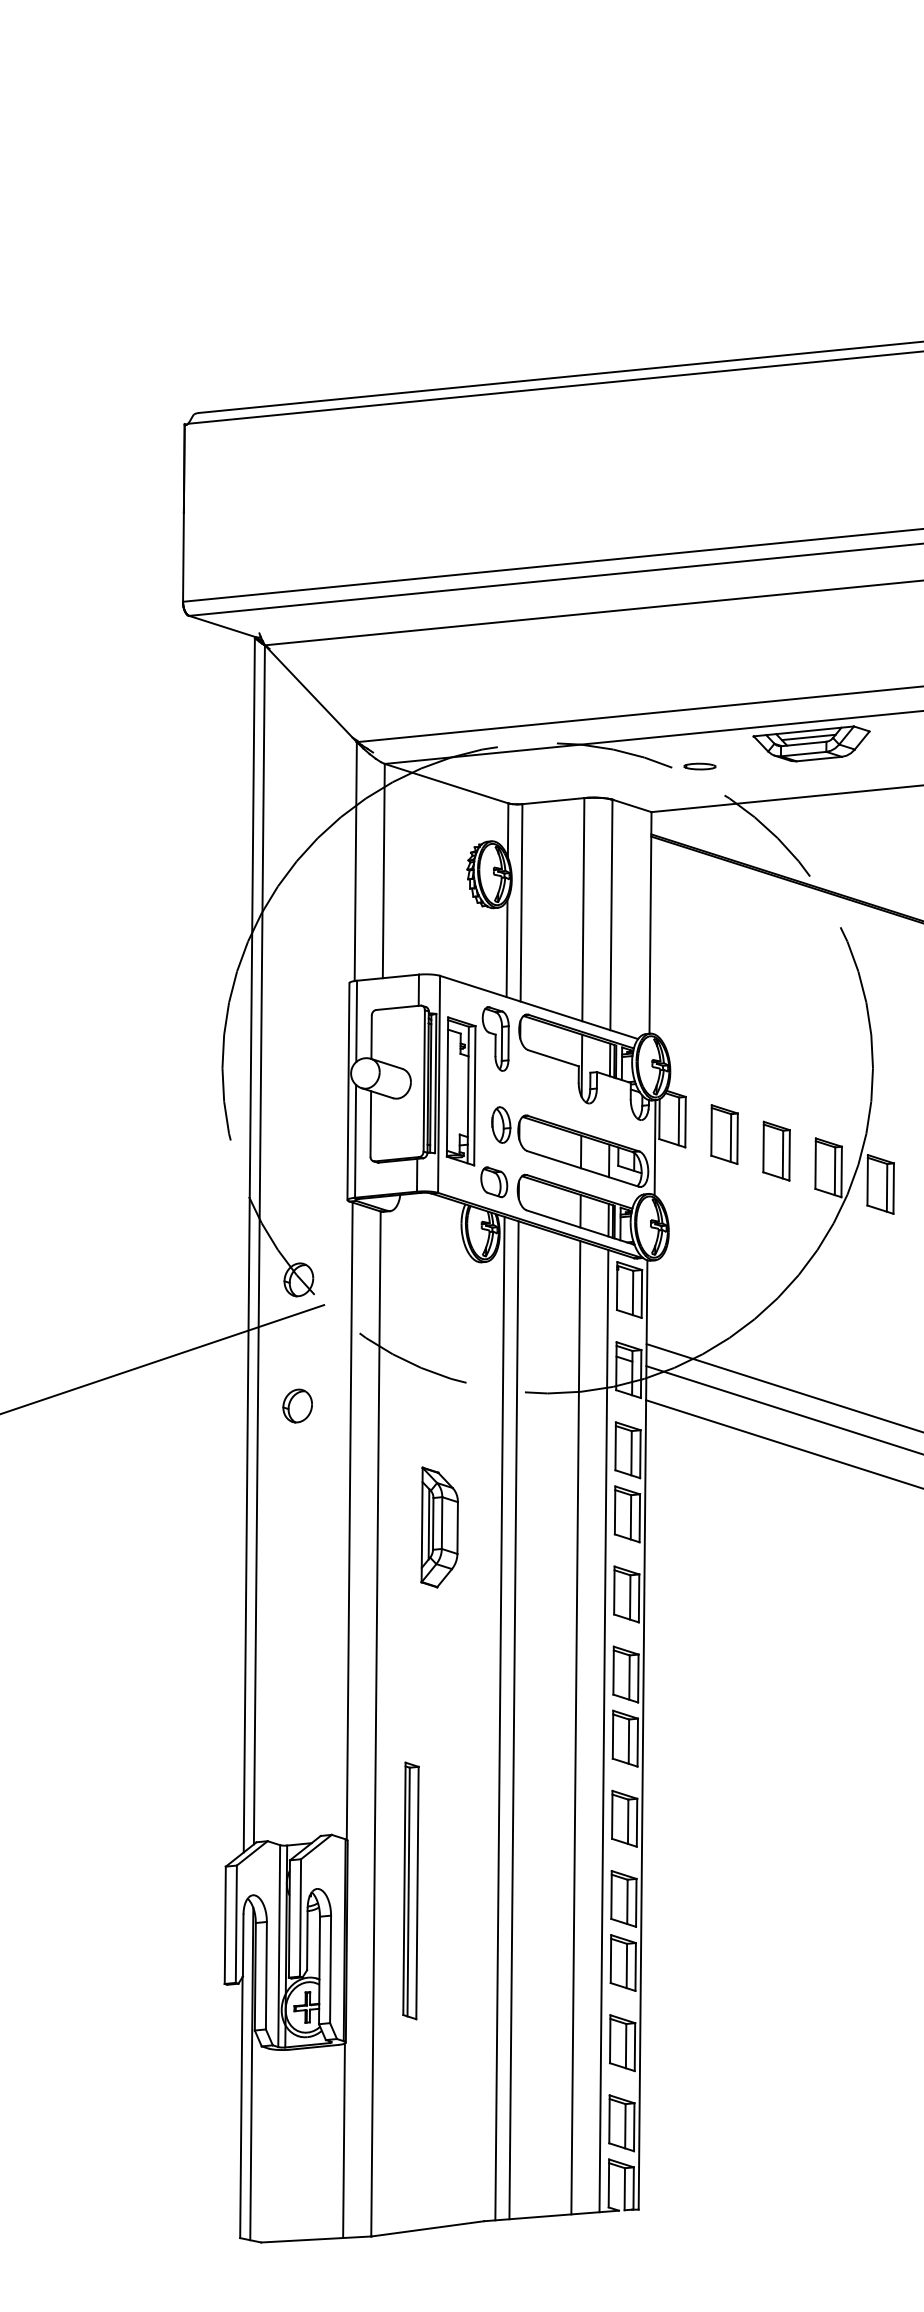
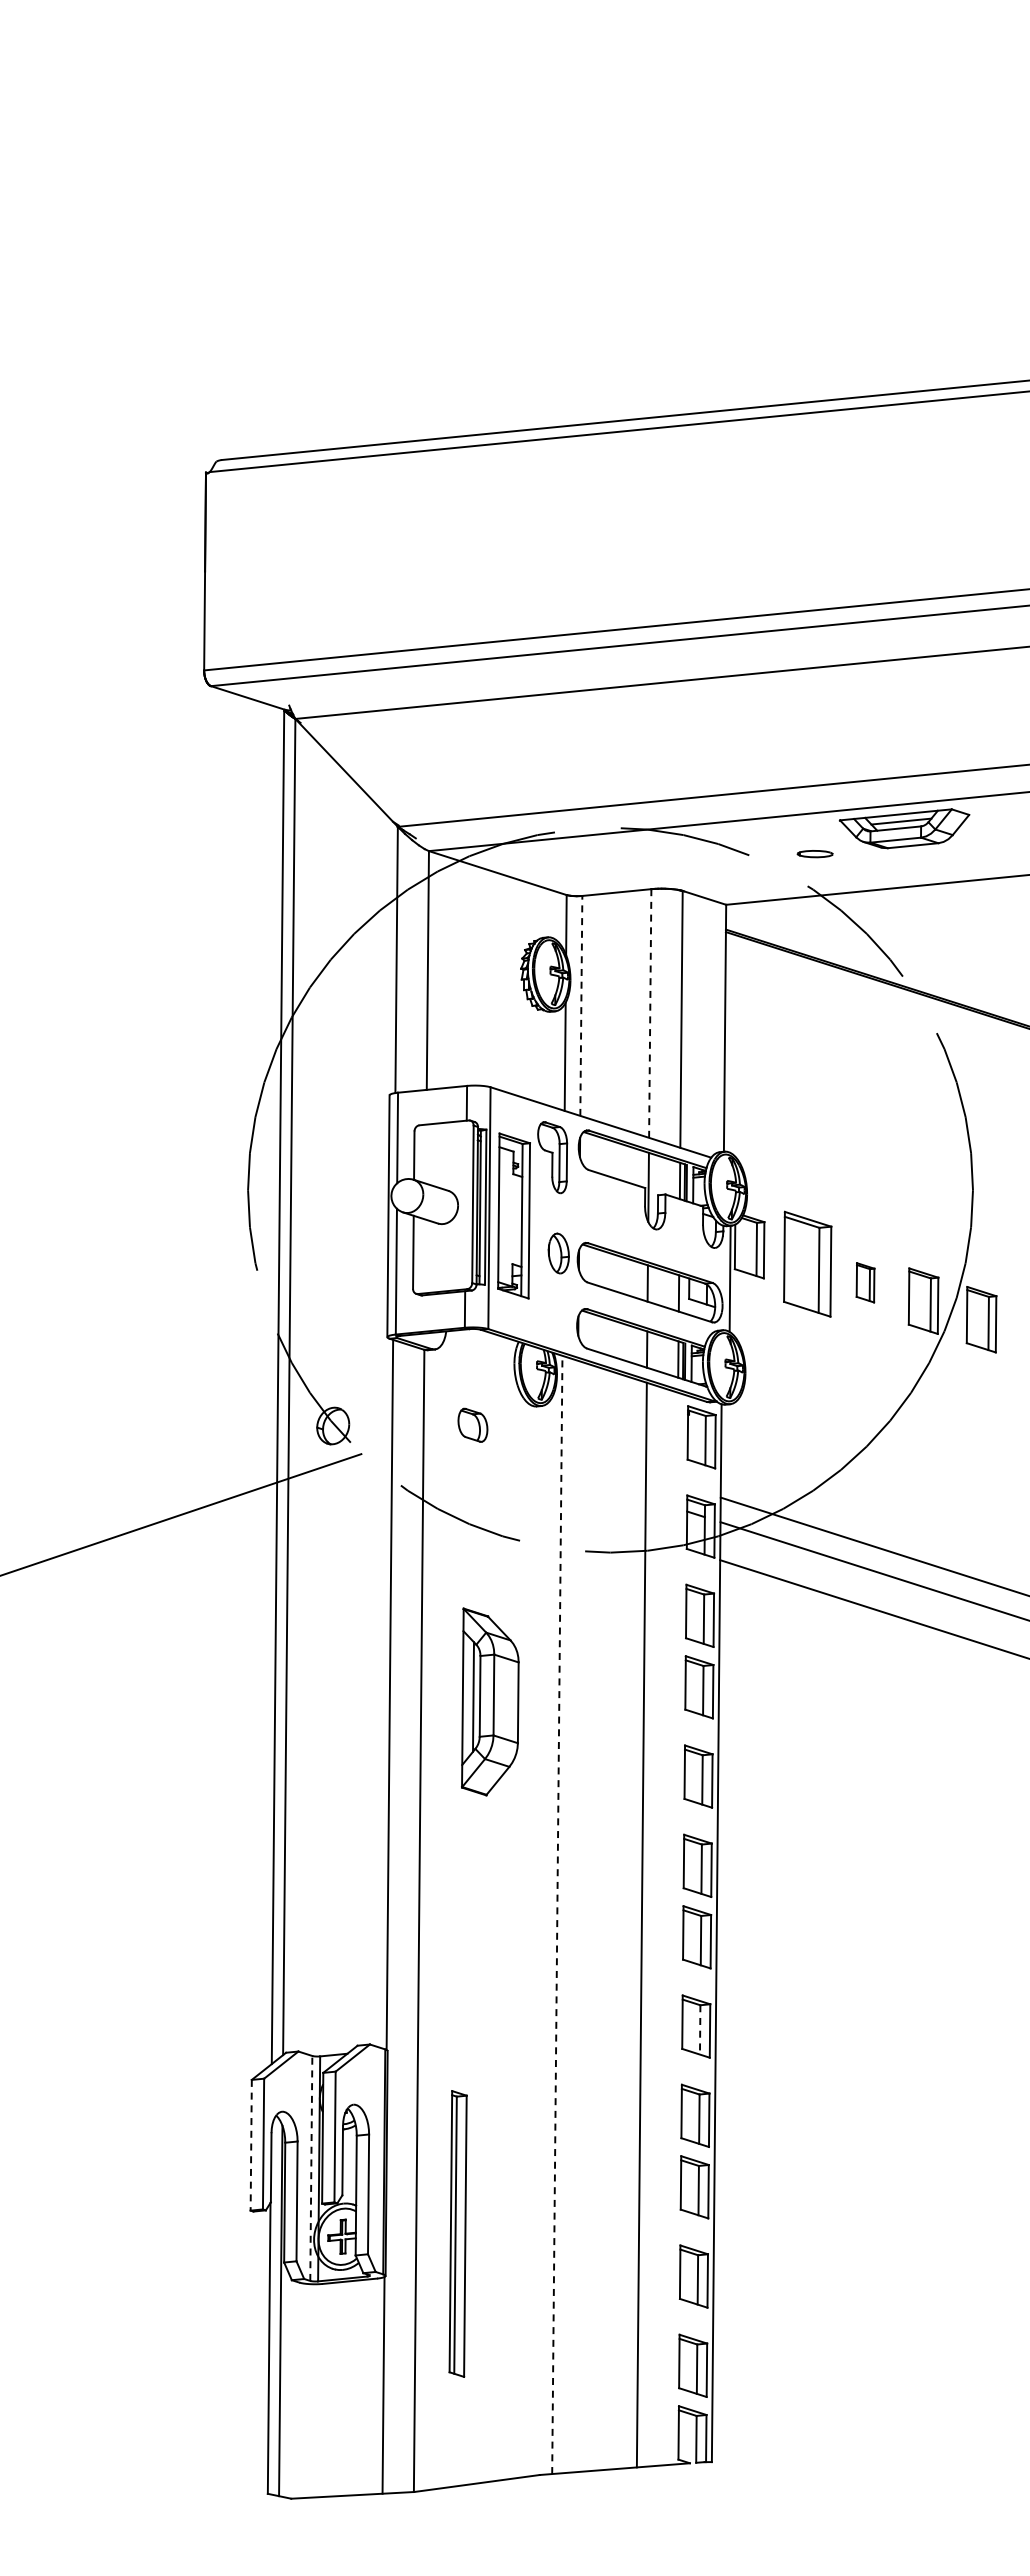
part: (699, 766) -> (814, 854), moved
line: (521, 902) -> (581, 1005), solid -> dashed
line: (583, 910) -> (650, 1014), solid -> dashed
part: (724, 1134) -> (807, 1263), size x1.6
part: (776, 1151) -> (865, 1282), size x0.6
part: (493, 1181) -> (472, 1424), moved
part: (297, 1405) -> (331, 1566), removed
part: (439, 1527) -> (489, 1701), size x1.4
line: (500, 1718) -> (557, 1914), solid -> dashed
line: (513, 1720) -> (572, 1916), removed
line: (604, 1730) -> (673, 1928), removed
line: (628, 1821) -> (700, 2029), solid -> dashed
part: (410, 1890) -> (457, 2233), moved
line: (225, 1925) -> (251, 2145), solid -> dashed
line: (279, 1945) -> (311, 2167), solid -> dashed

